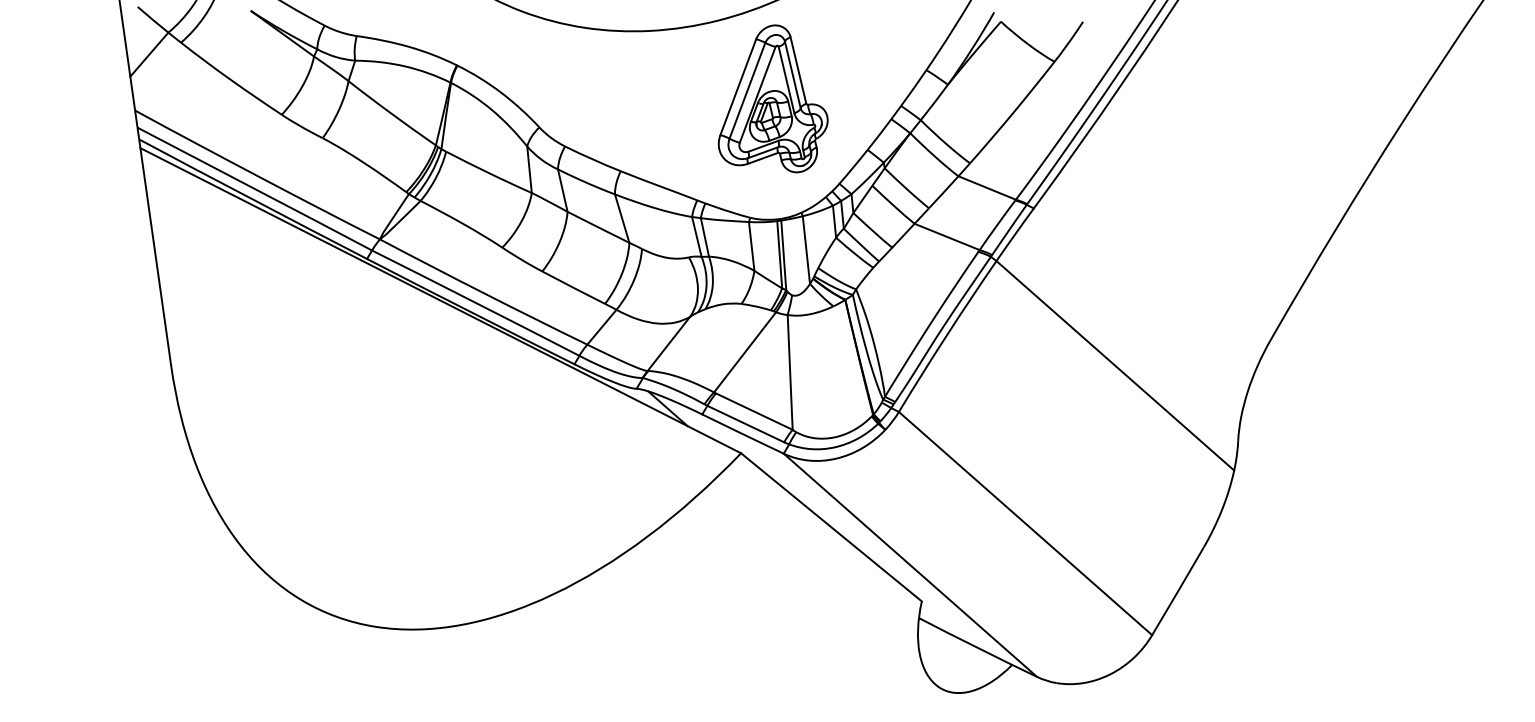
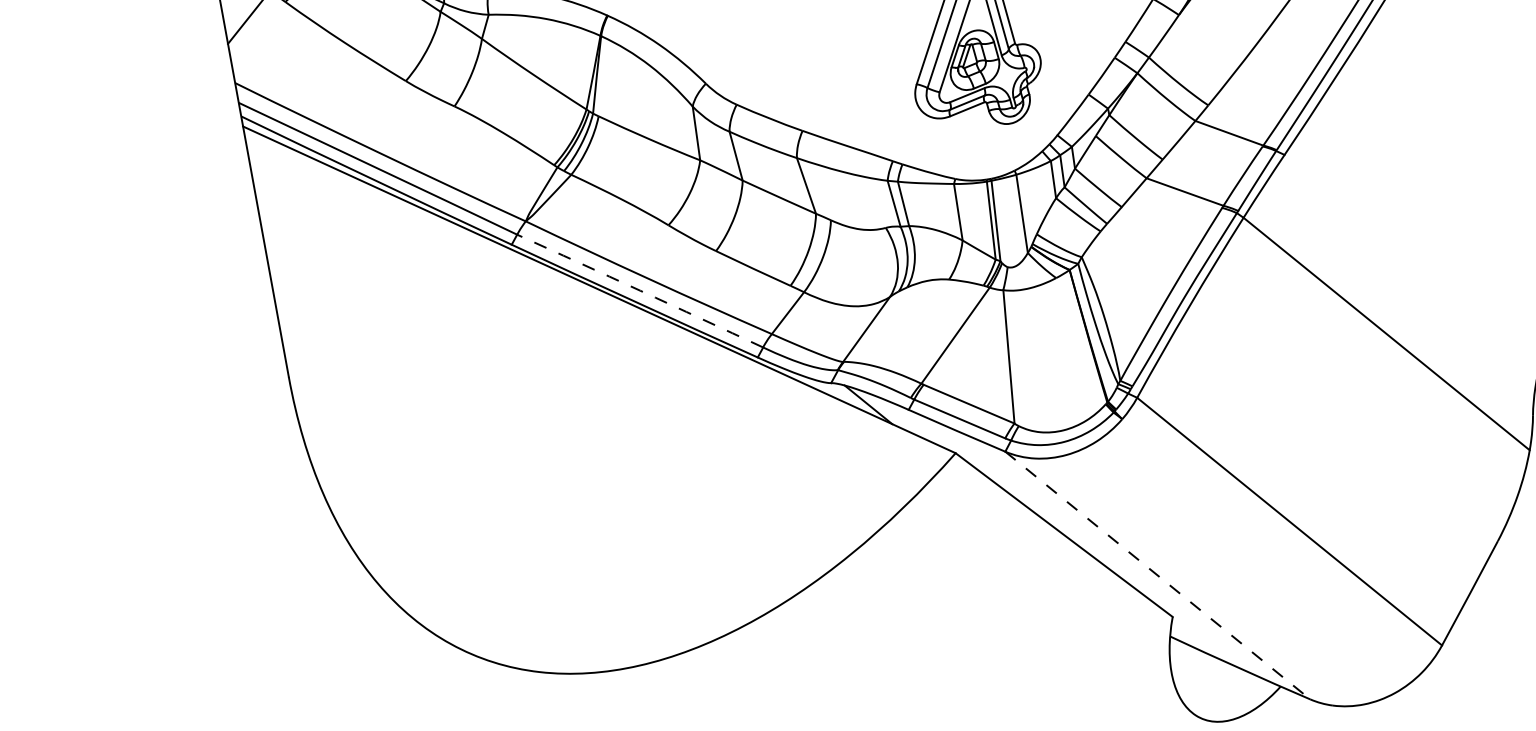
arc: (475, 302) -> (639, 290), solid -> dashed
line: (910, 565) -> (1157, 575), solid -> dashed

